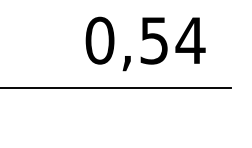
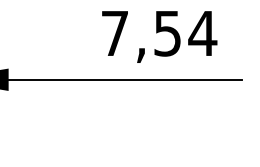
text: (99, 40) -> (114, 33), 0,54 -> 7,54

